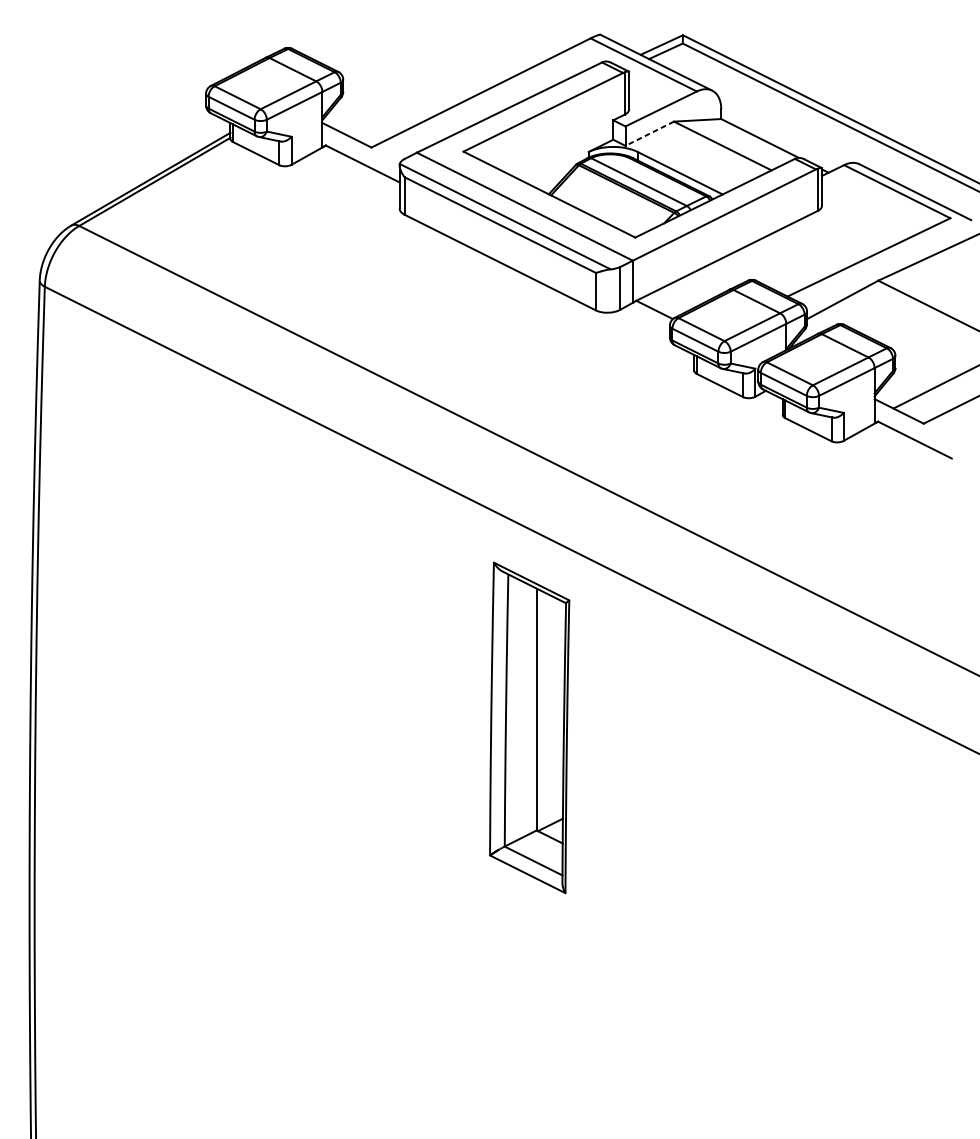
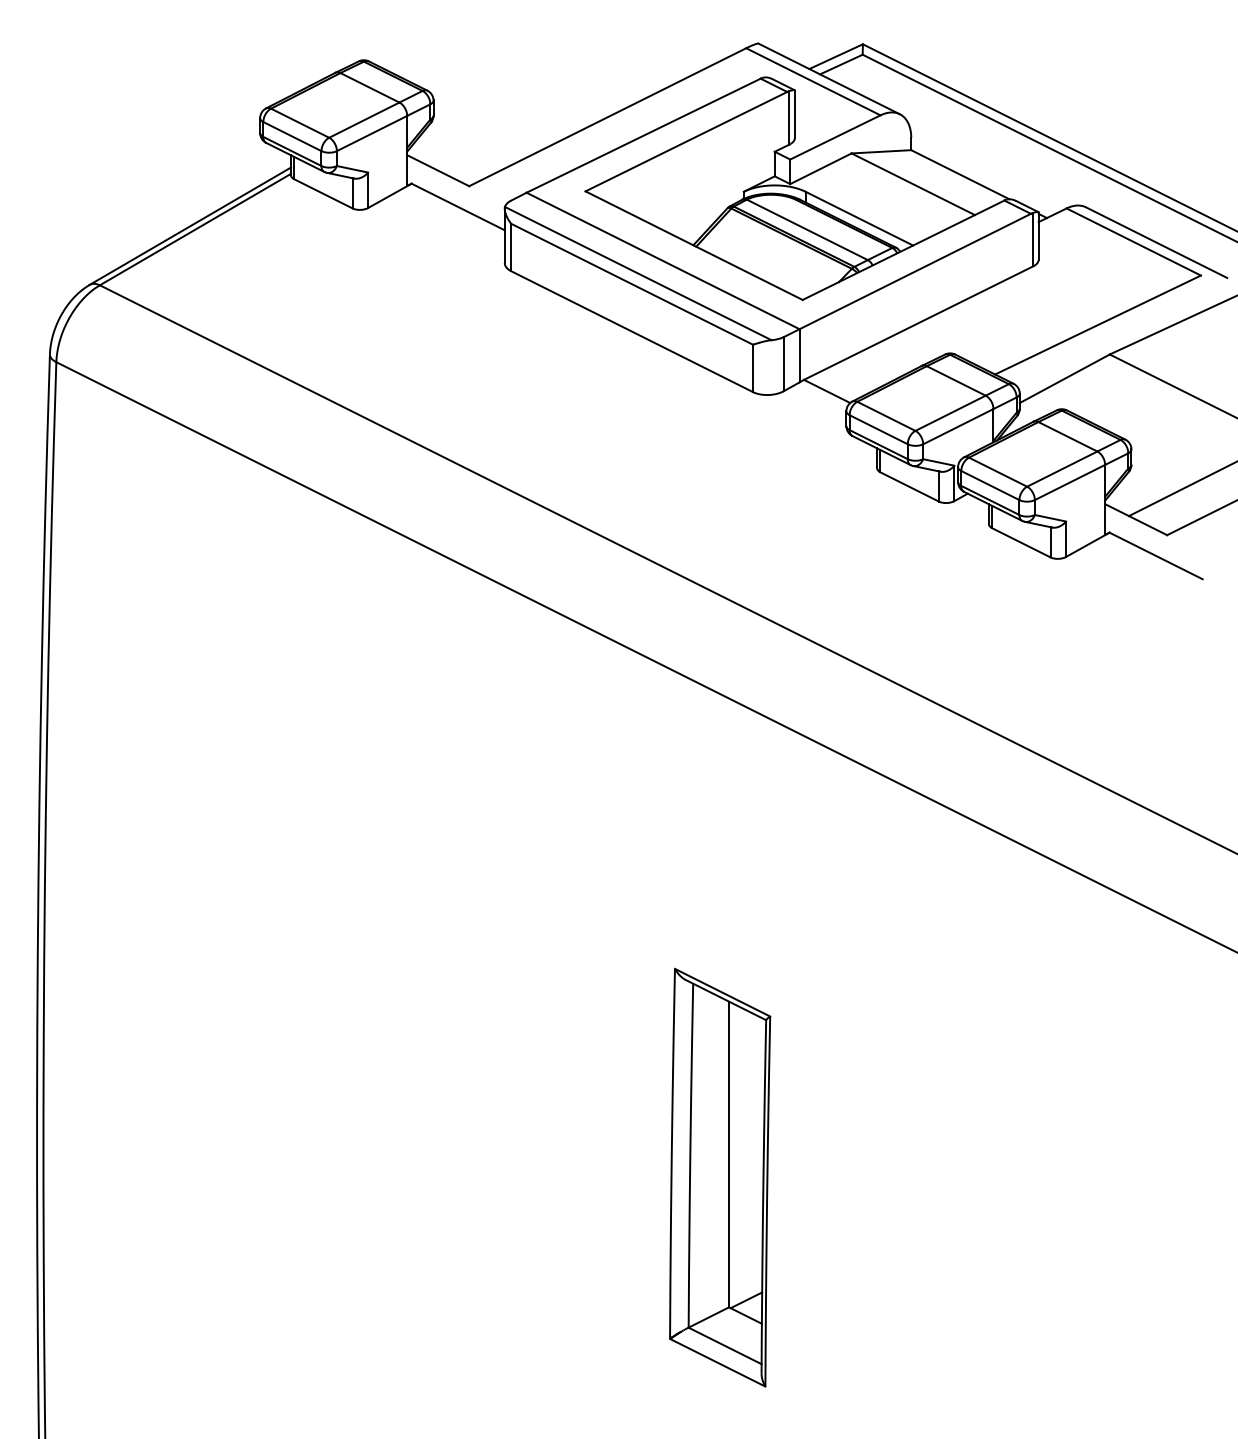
line: (649, 133) -> (820, 168), dashed -> solid
part: (529, 727) -> (720, 1177), moved

